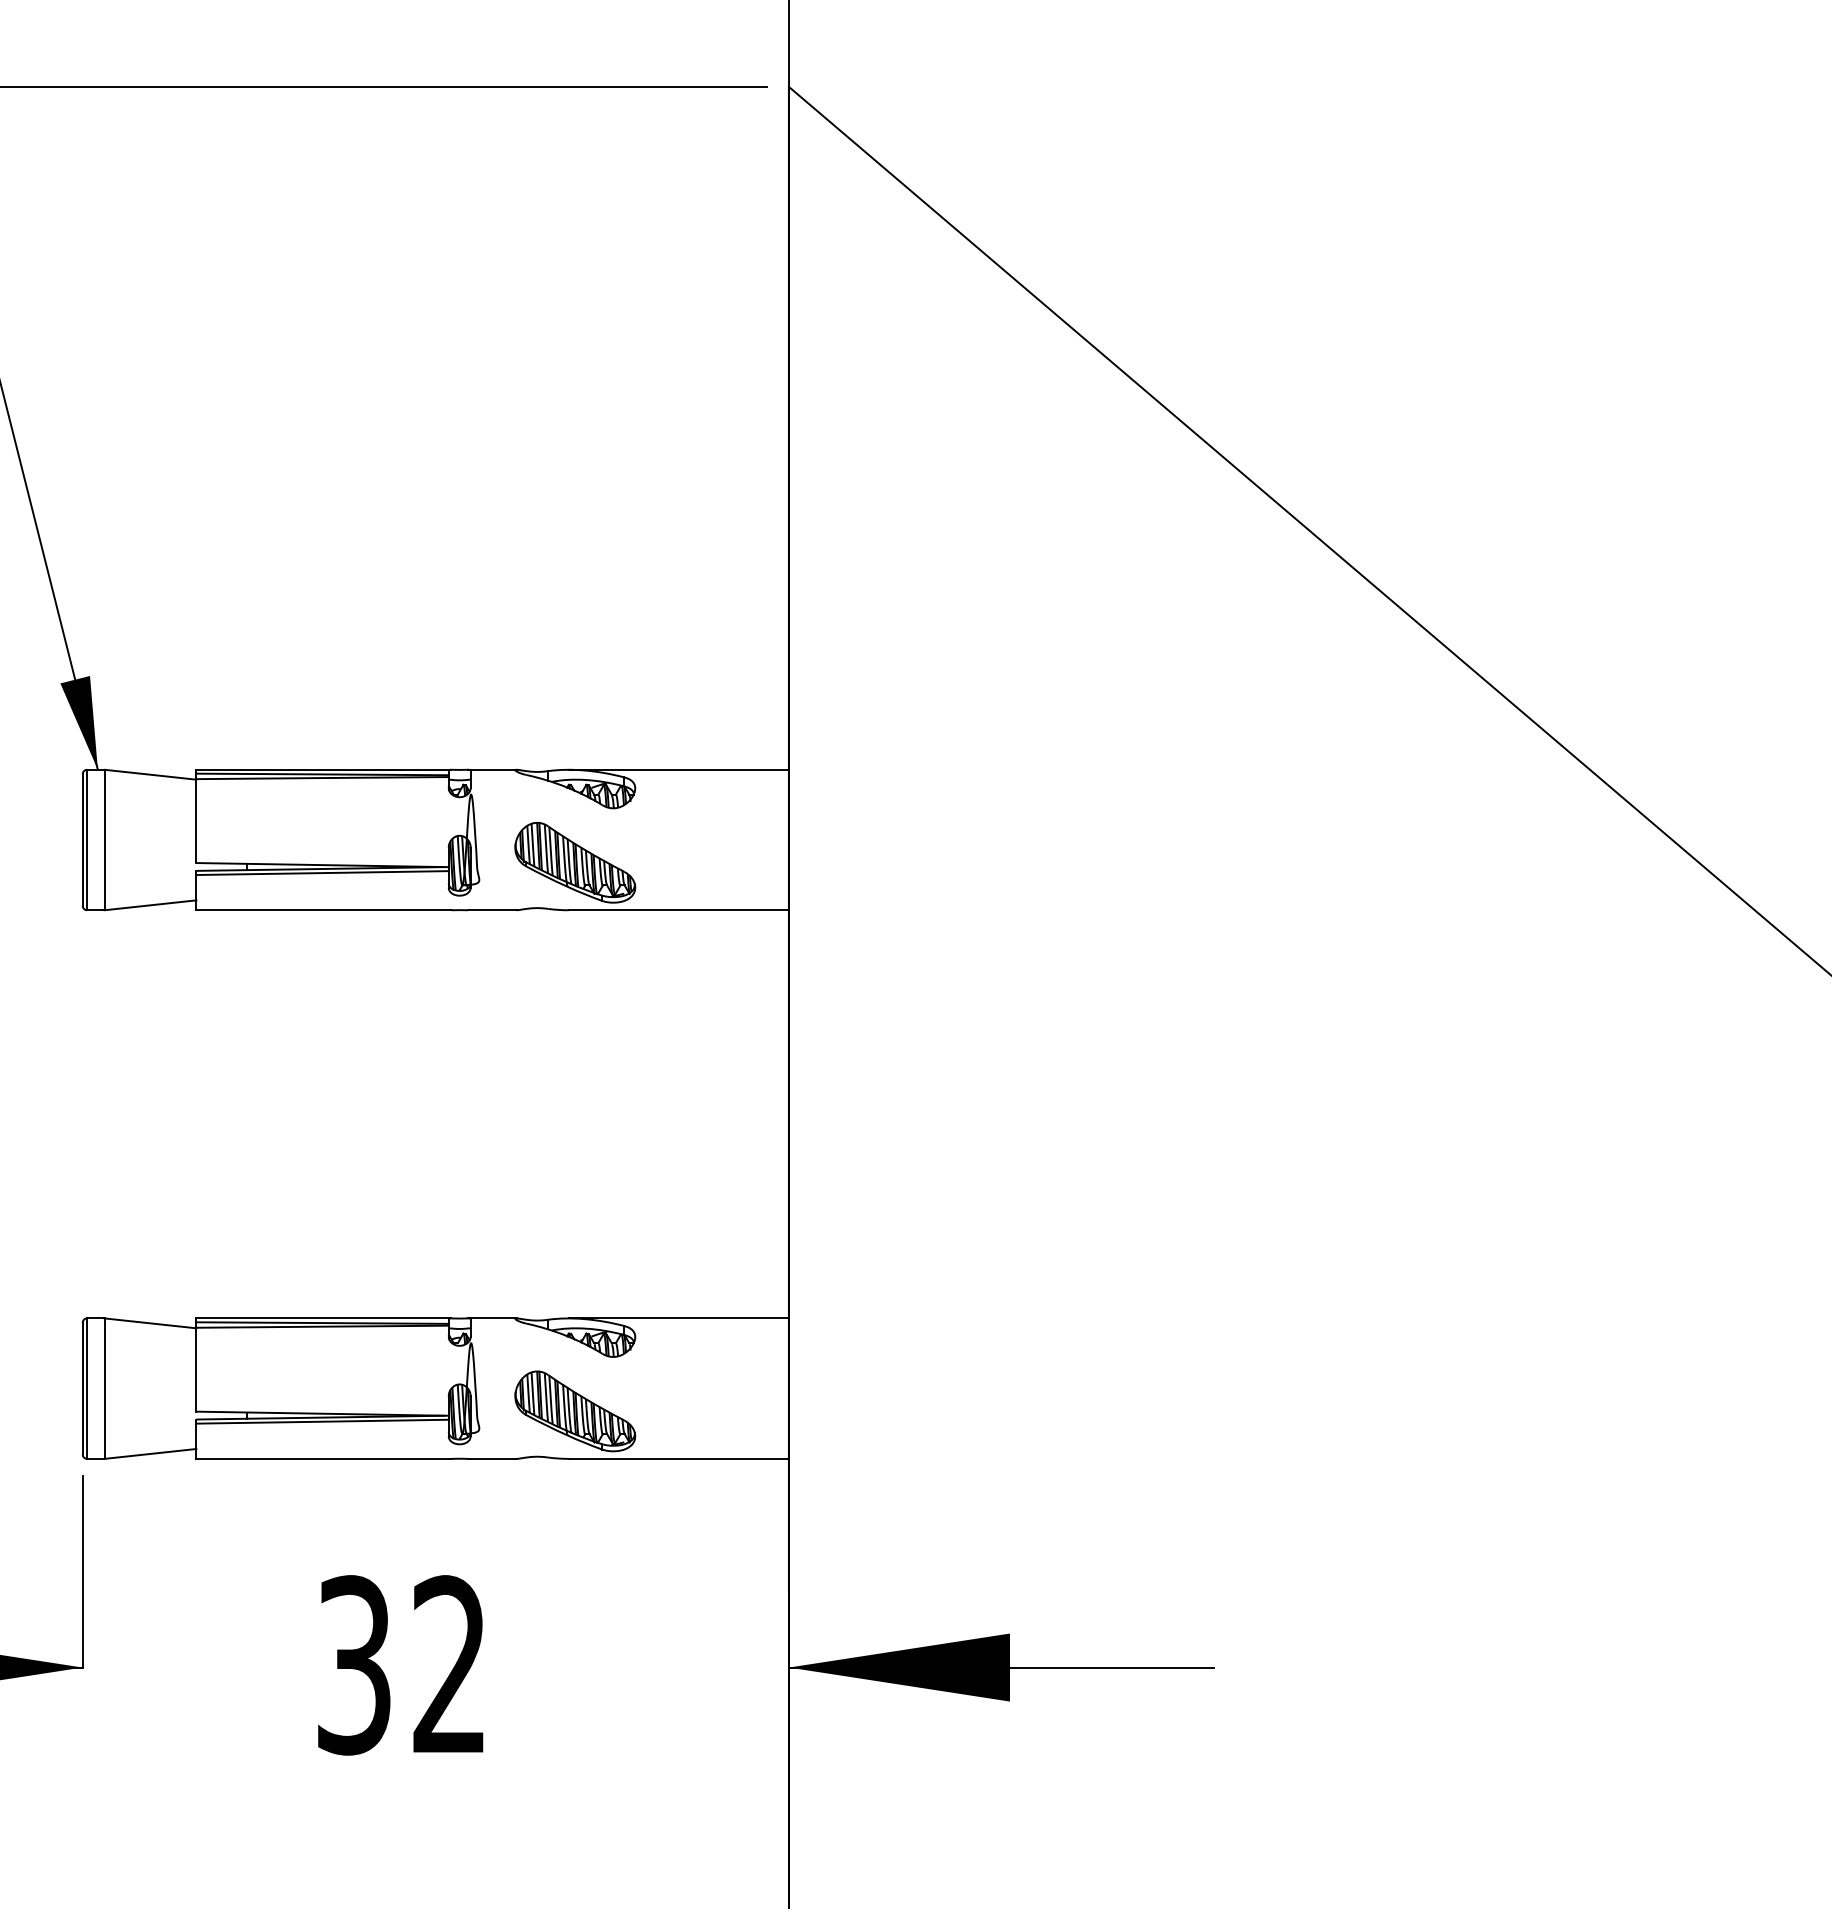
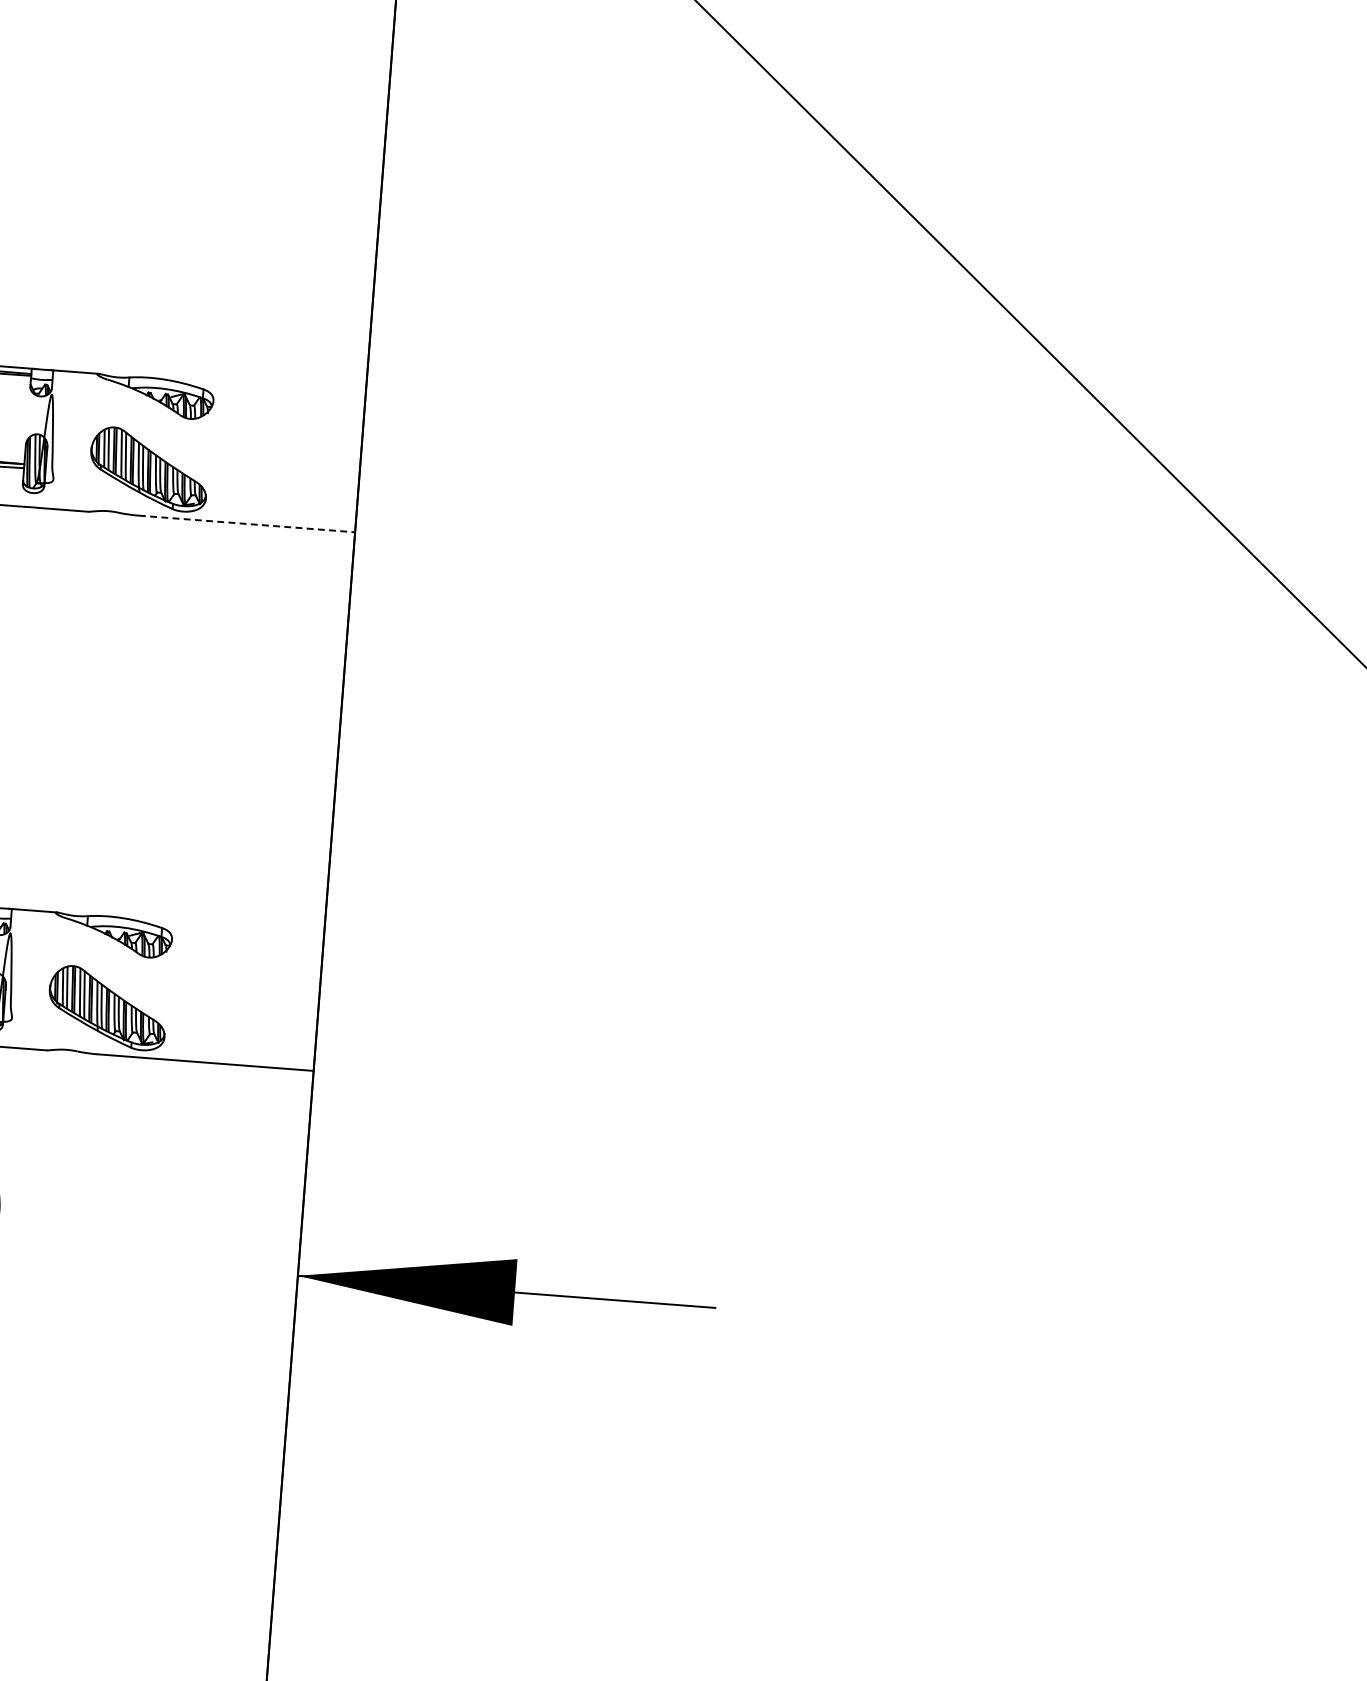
line: (678, 769) -> (257, 385), removed
line: (679, 910) -> (247, 524), solid -> dashed
line: (678, 1318) -> (215, 924), removed

